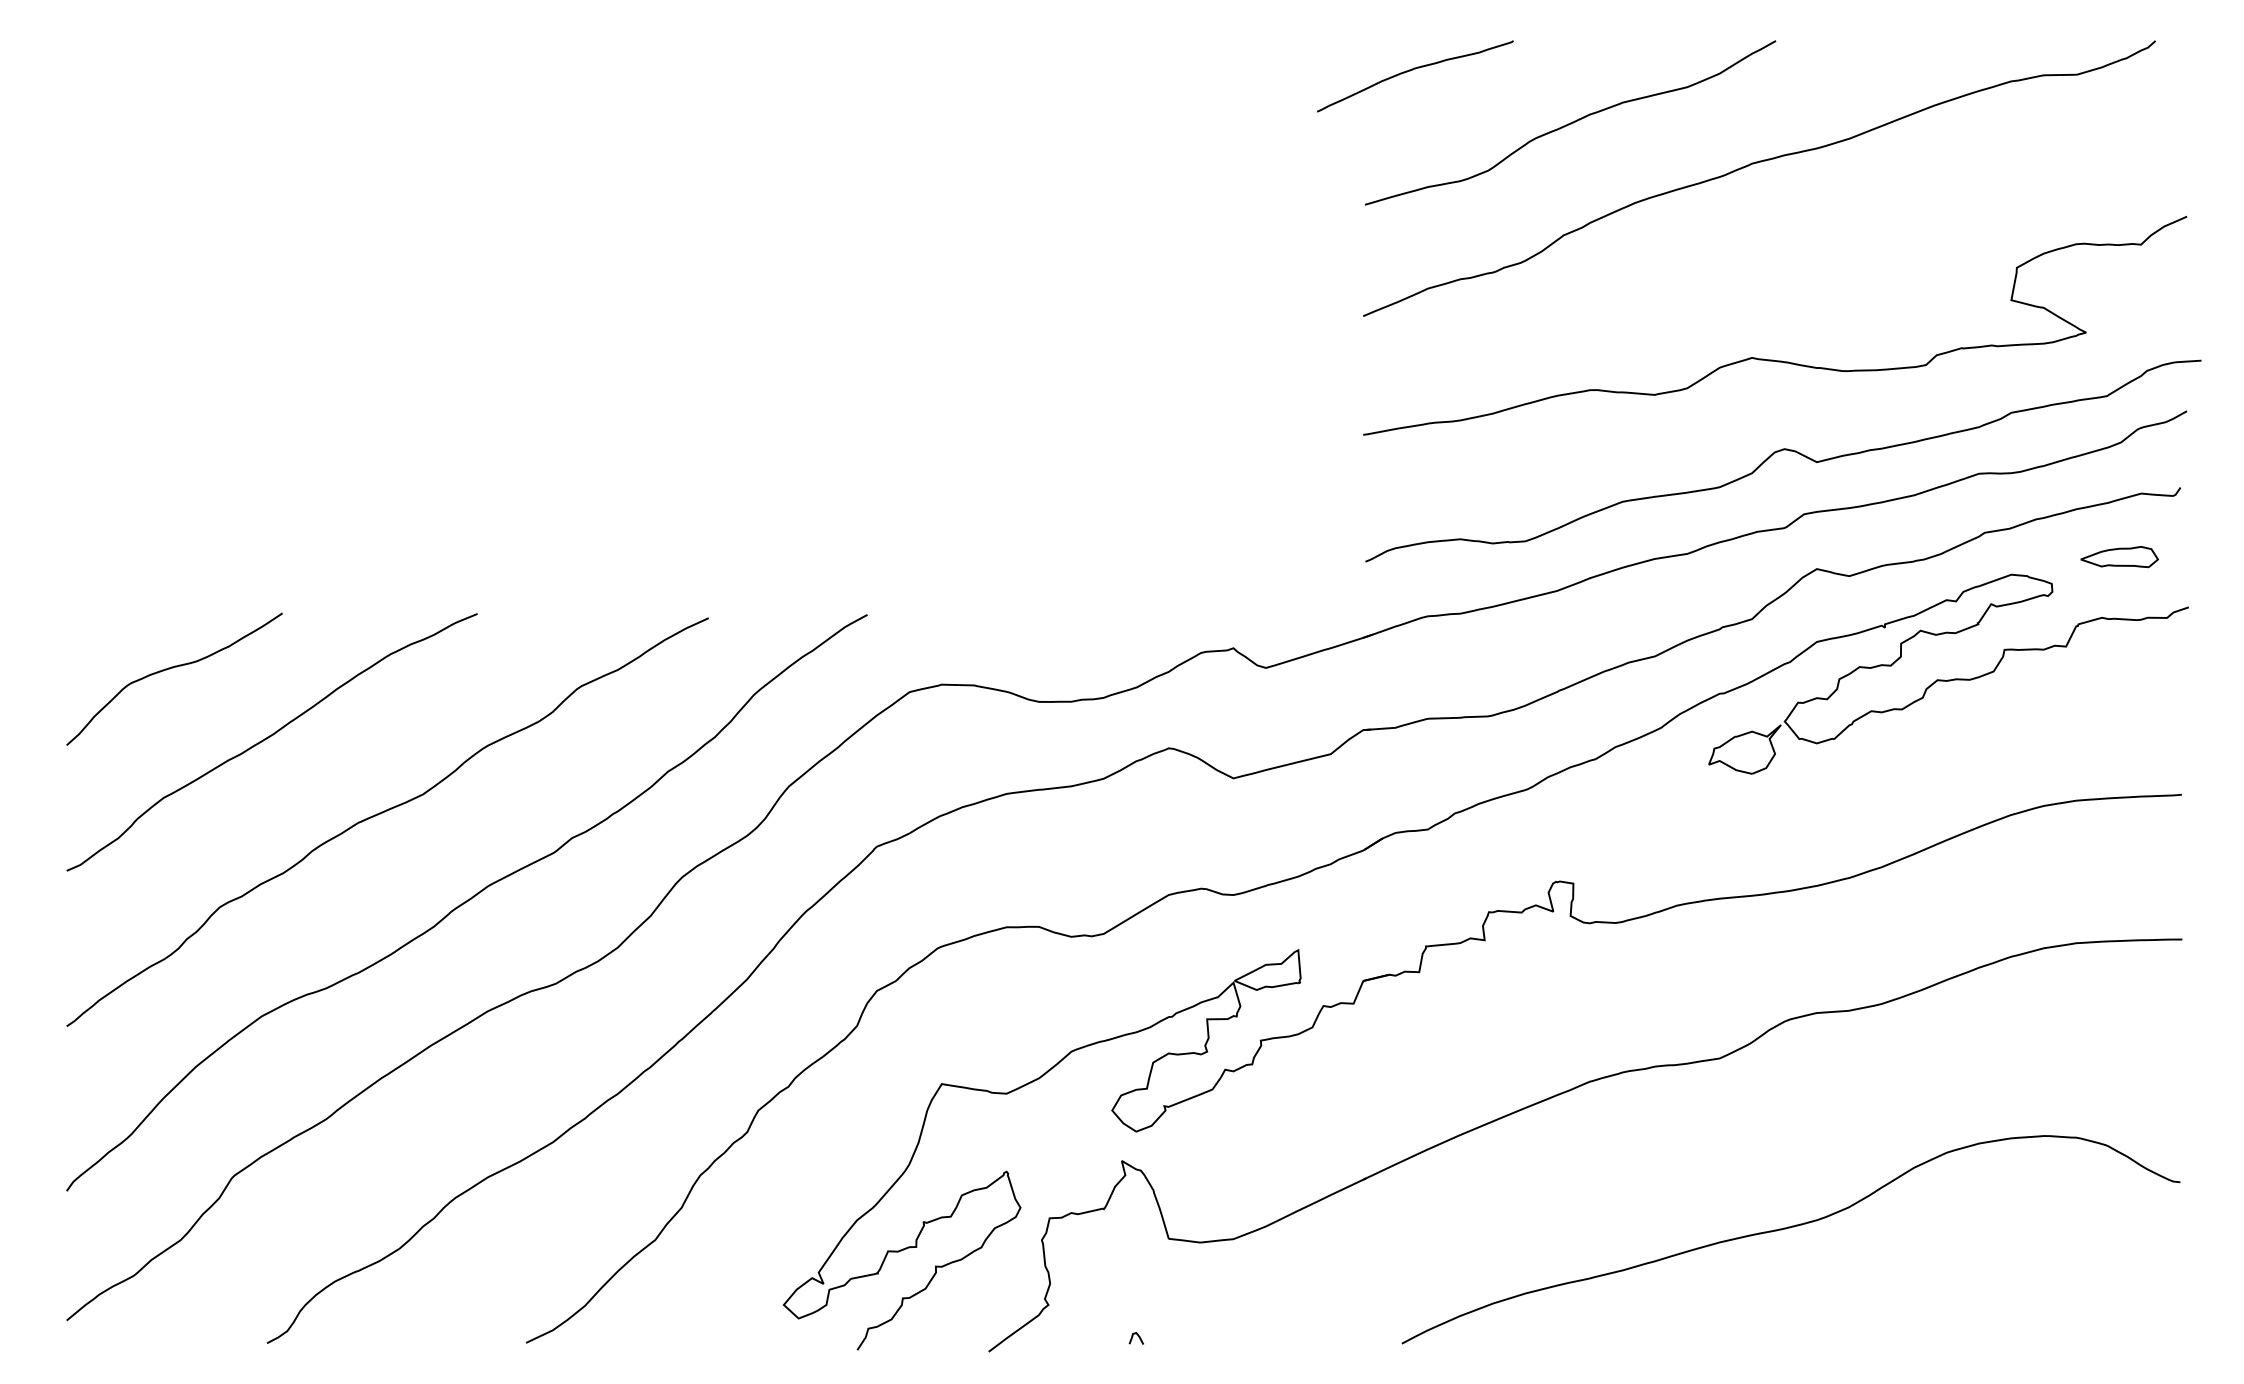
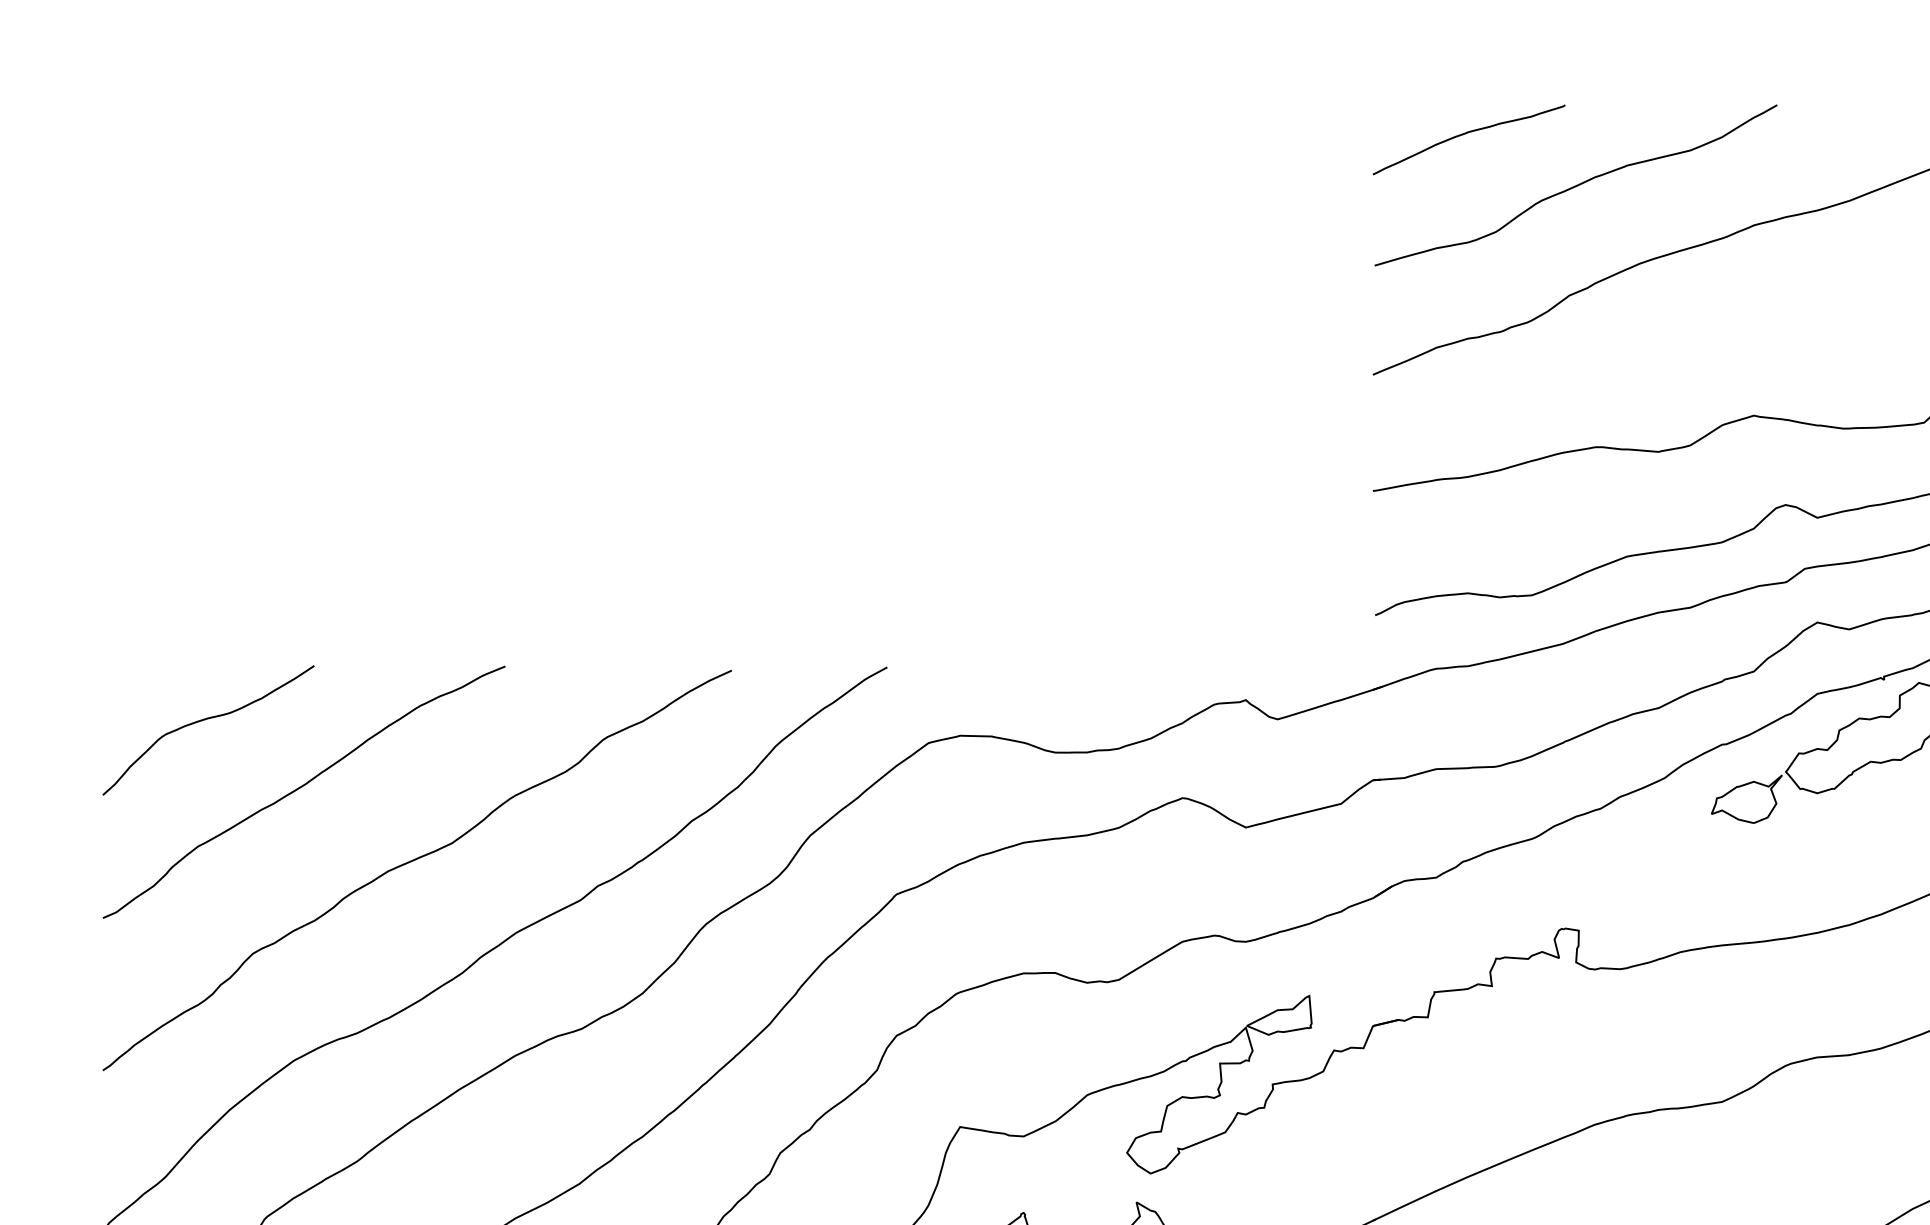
curve: (1412, 70) -> (1466, 134), moved

